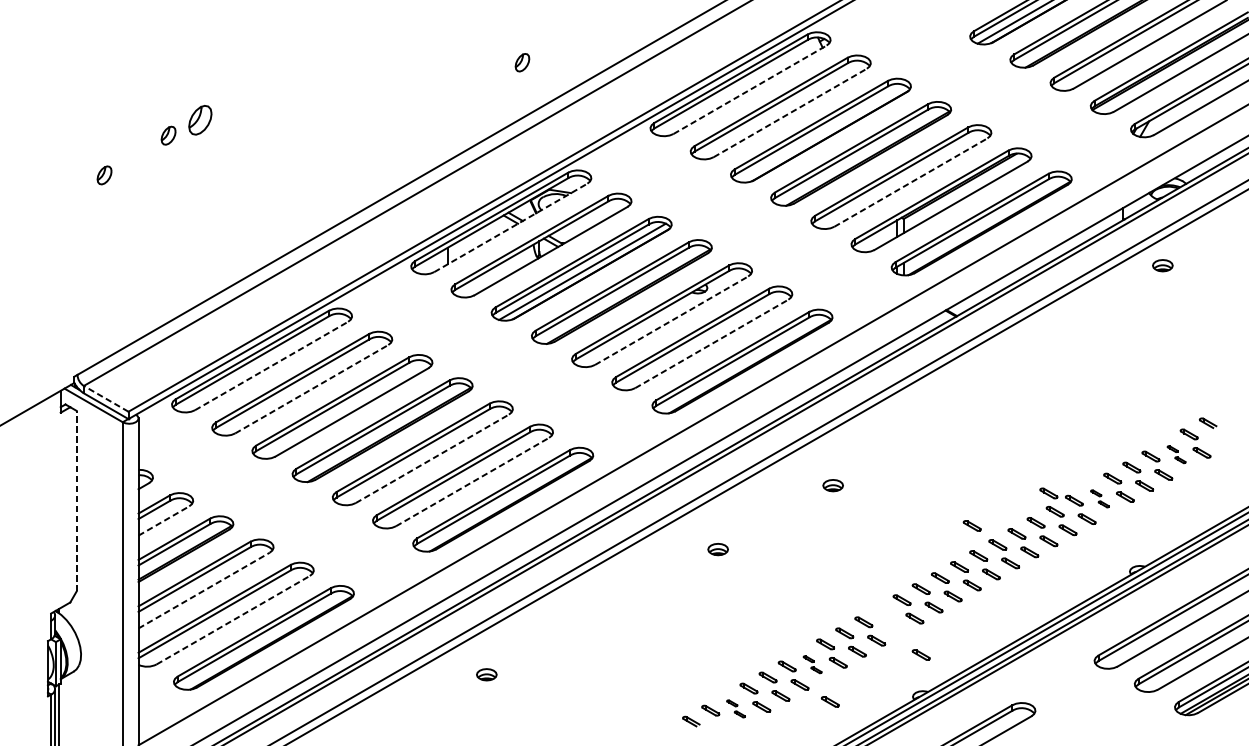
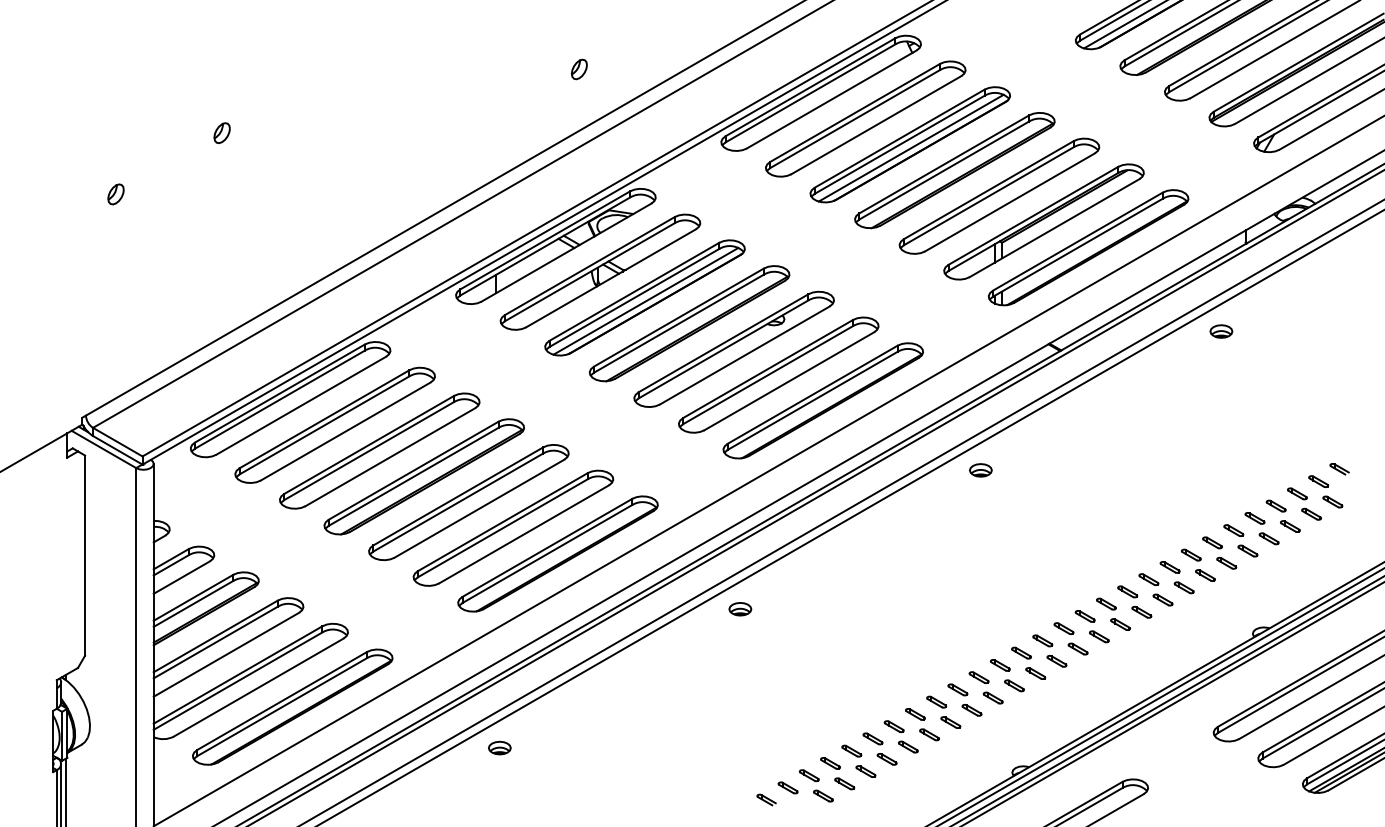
line: (750, 89) -> (832, 99), dashed -> solid
line: (790, 112) -> (876, 124), dashed -> solid
part: (199, 119) -> (221, 132), size x0.62
line: (821, 133) -> (910, 147), added
part: (168, 135) -> (186, 150), removed
line: (911, 182) -> (1010, 202), dashed -> solid
line: (510, 227) -> (566, 252), dashed -> solid
part: (1162, 265) -> (1221, 331), moved
line: (672, 320) -> (745, 355), dashed -> solid
line: (711, 344) -> (789, 381), dashed -> solid
line: (271, 365) -> (301, 405), dashed -> solid
line: (312, 389) -> (346, 431), dashed -> solid
line: (105, 399) -> (117, 442), dashed -> solid
part: (1176, 454) -> (1304, 503), size x1.67
line: (432, 458) -> (479, 508), dashed -> solid
line: (472, 482) -> (524, 534), dashed -> solid
part: (832, 485) -> (980, 470), moved
part: (1048, 492) -> (1162, 546), removed
part: (1099, 498) -> (1219, 552), size x1.67
line: (77, 501) -> (85, 555), dashed -> solid
line: (164, 520) -> (182, 577), dashed -> solid
part: (971, 525) -> (1077, 582), removed
part: (718, 549) -> (740, 609), moved
line: (204, 590) -> (226, 654), dashed -> solid
line: (233, 620) -> (259, 687), dashed -> solid
part: (888, 620) -> (985, 687), added
part: (921, 654) -> (1021, 725), removed
part: (812, 664) -> (900, 736), size x1.67
part: (486, 674) -> (499, 747), moved
part: (830, 701) -> (920, 777), removed
part: (735, 708) -> (815, 785), size x1.67

